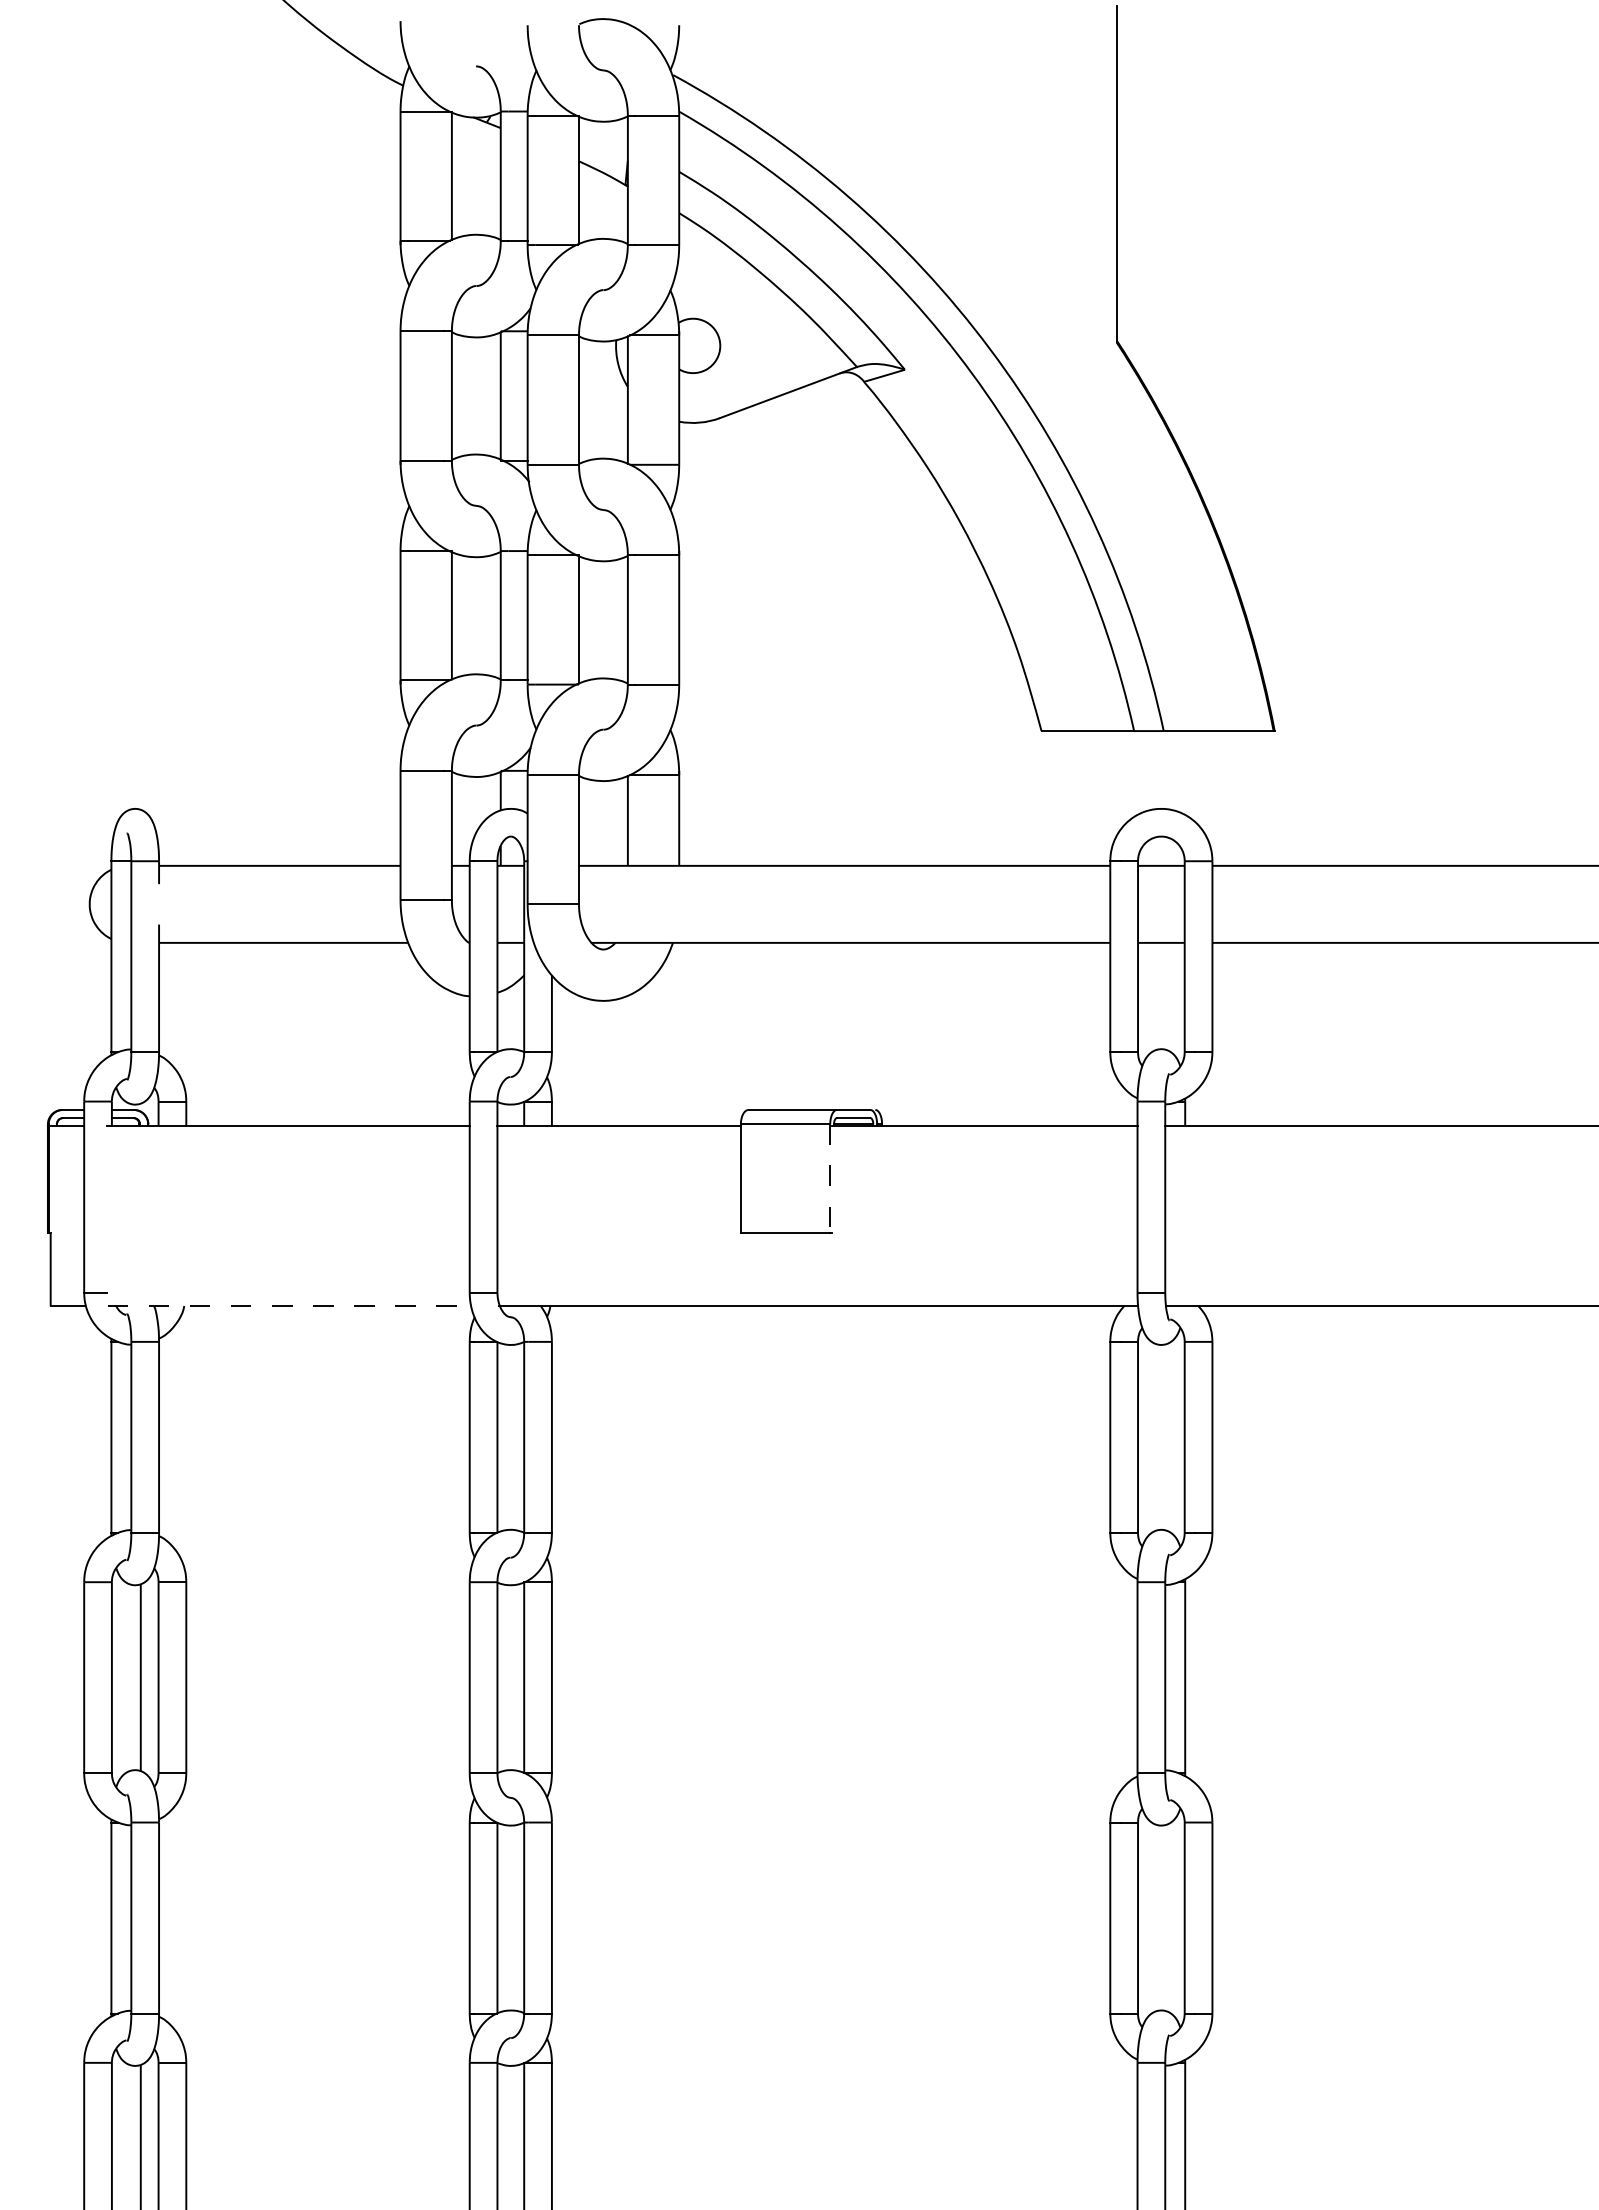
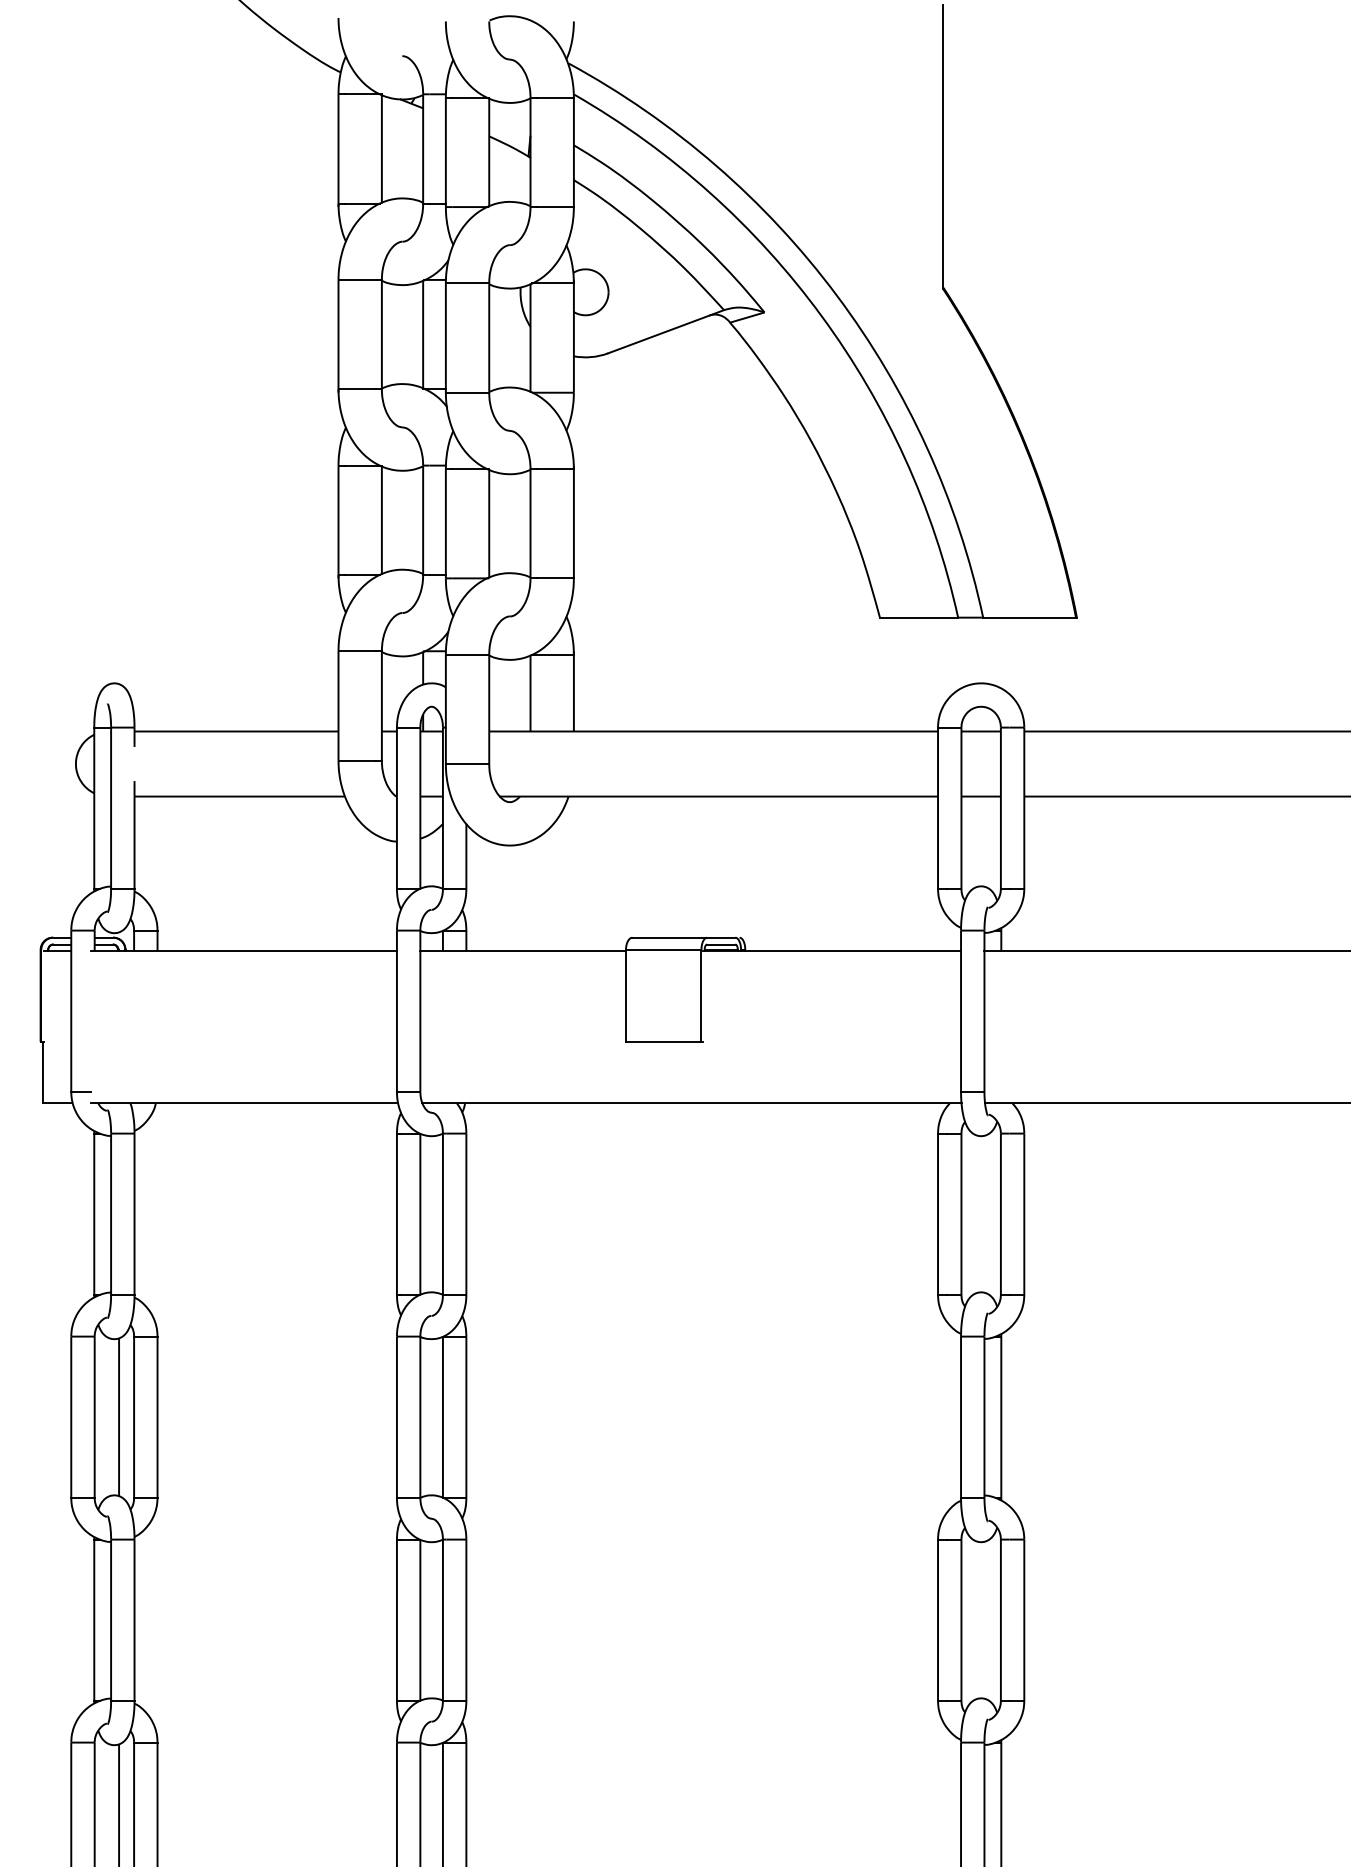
line: (830, 1178) -> (701, 995), dashed -> solid
line: (289, 1305) -> (244, 1102), dashed -> solid

